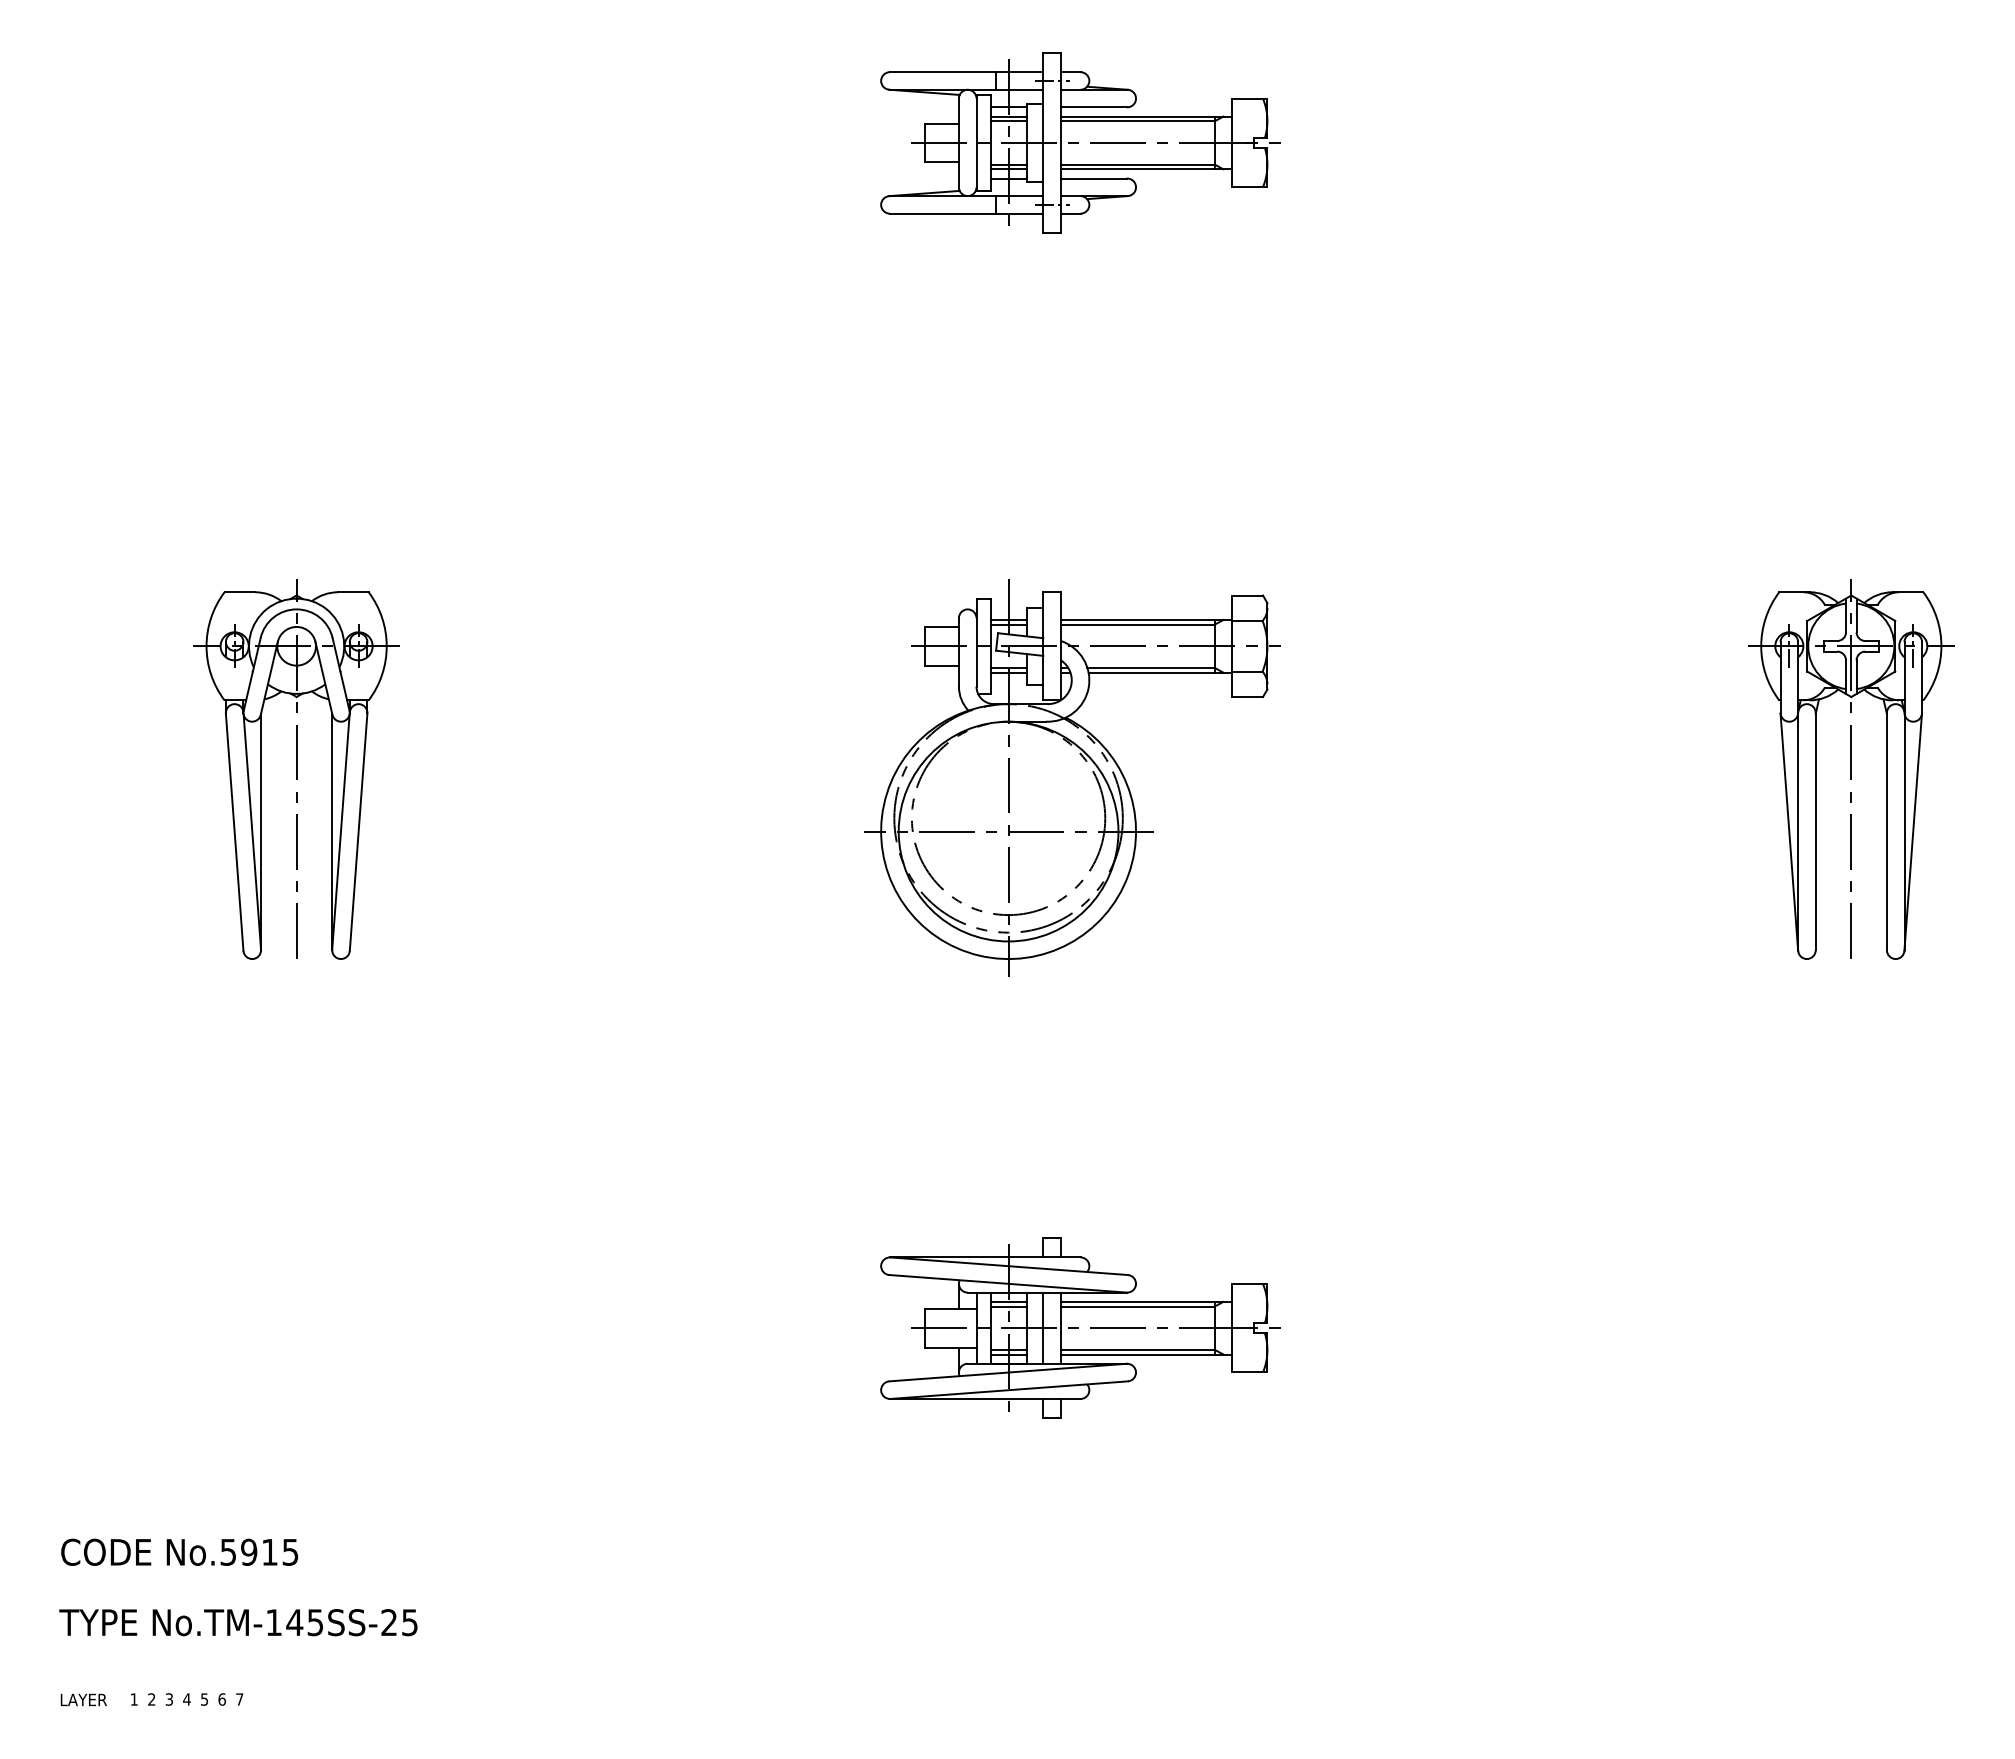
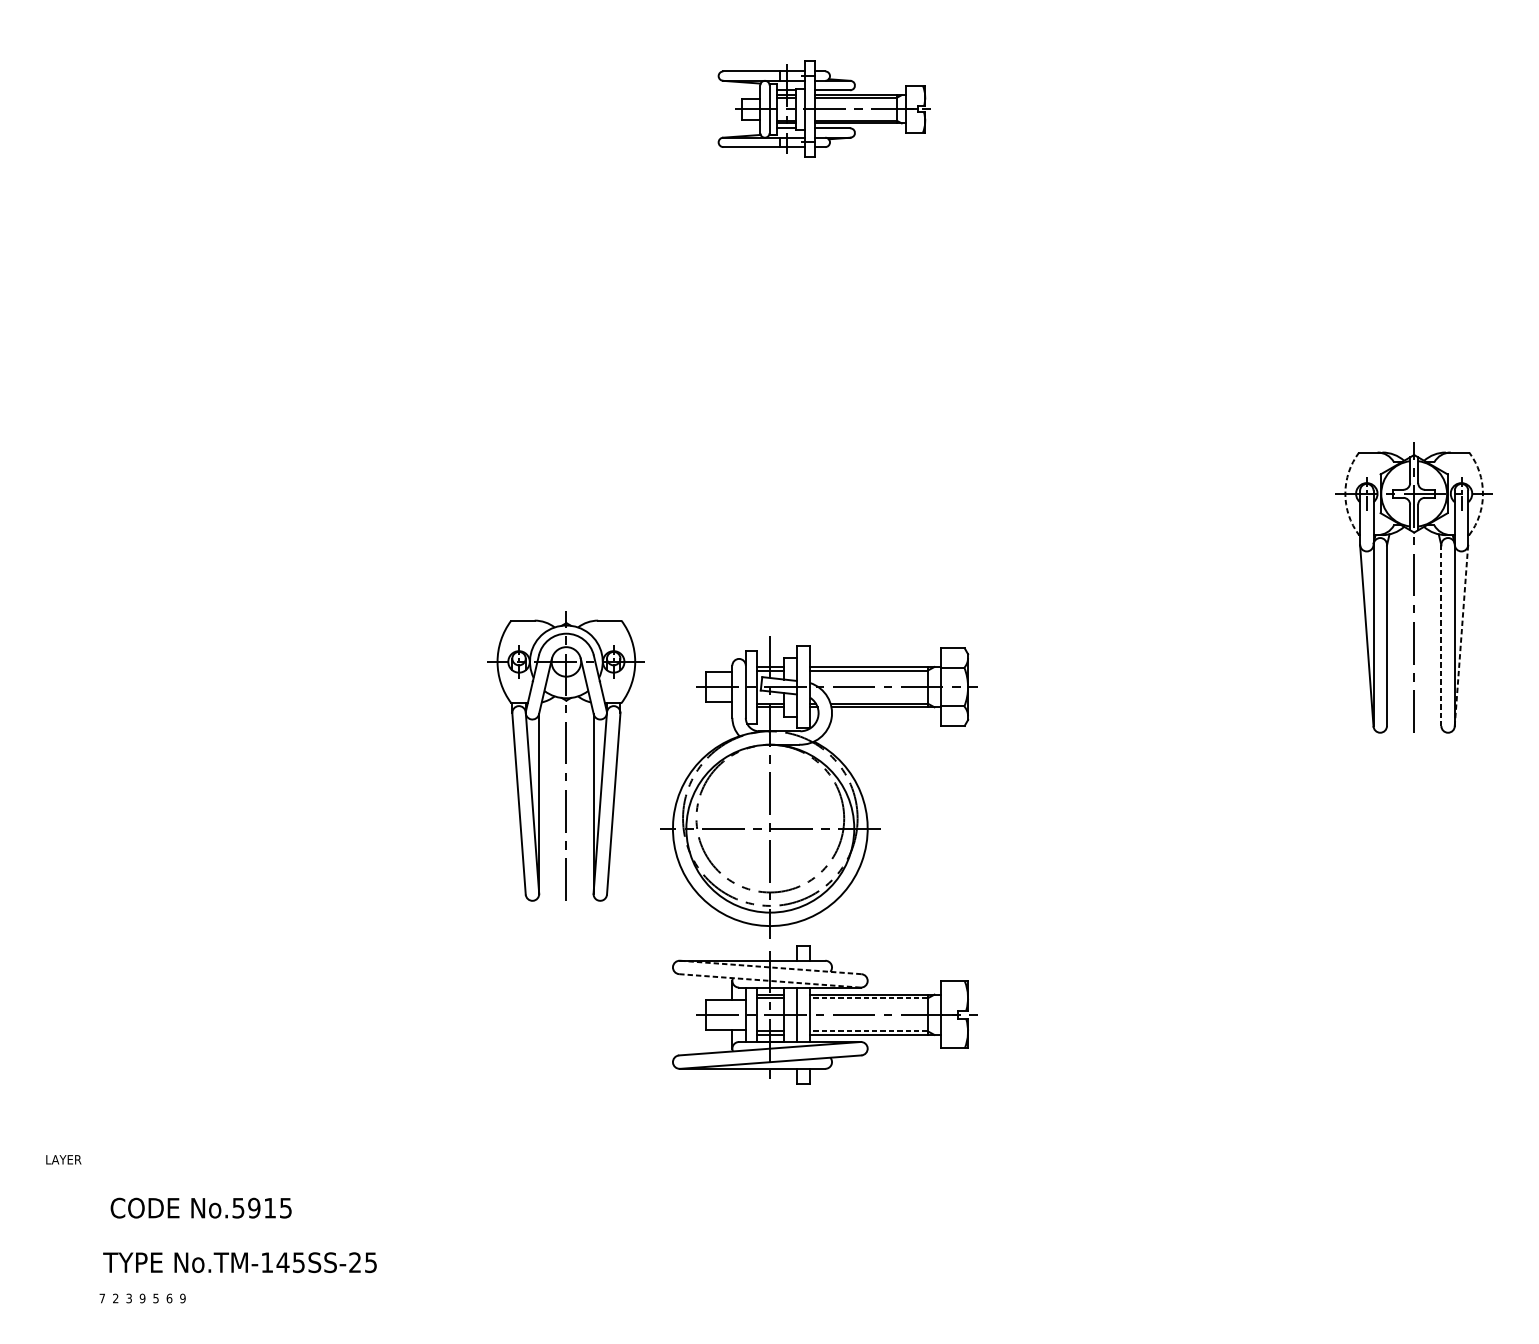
part: (1080, 142) -> (825, 108), size x0.7
arc: (1761, 646) -> (1345, 493), solid -> dashed
arc: (1941, 646) -> (1483, 493), solid -> dashed
part: (296, 769) -> (566, 756), moved
part: (1072, 777) -> (819, 787), moved
line: (1886, 831) -> (1441, 635), solid -> dashed
line: (1913, 832) -> (1461, 636), solid -> dashed
line: (1009, 1266) -> (771, 967), solid -> dashed
line: (1007, 1283) -> (769, 980), solid -> dashed
line: (1137, 1306) -> (868, 998), solid -> dashed
line: (1137, 1349) -> (868, 1031), solid -> dashed
text: (179, 1551) -> (201, 1207), moved
text: (238, 1622) -> (240, 1262), moved
text: (83, 1699) -> (63, 1159), moved
text: (133, 1699) -> (101, 1298), 1 -> 7
text: (186, 1699) -> (142, 1298), 4 -> 9
text: (239, 1699) -> (182, 1298), 7 -> 9

